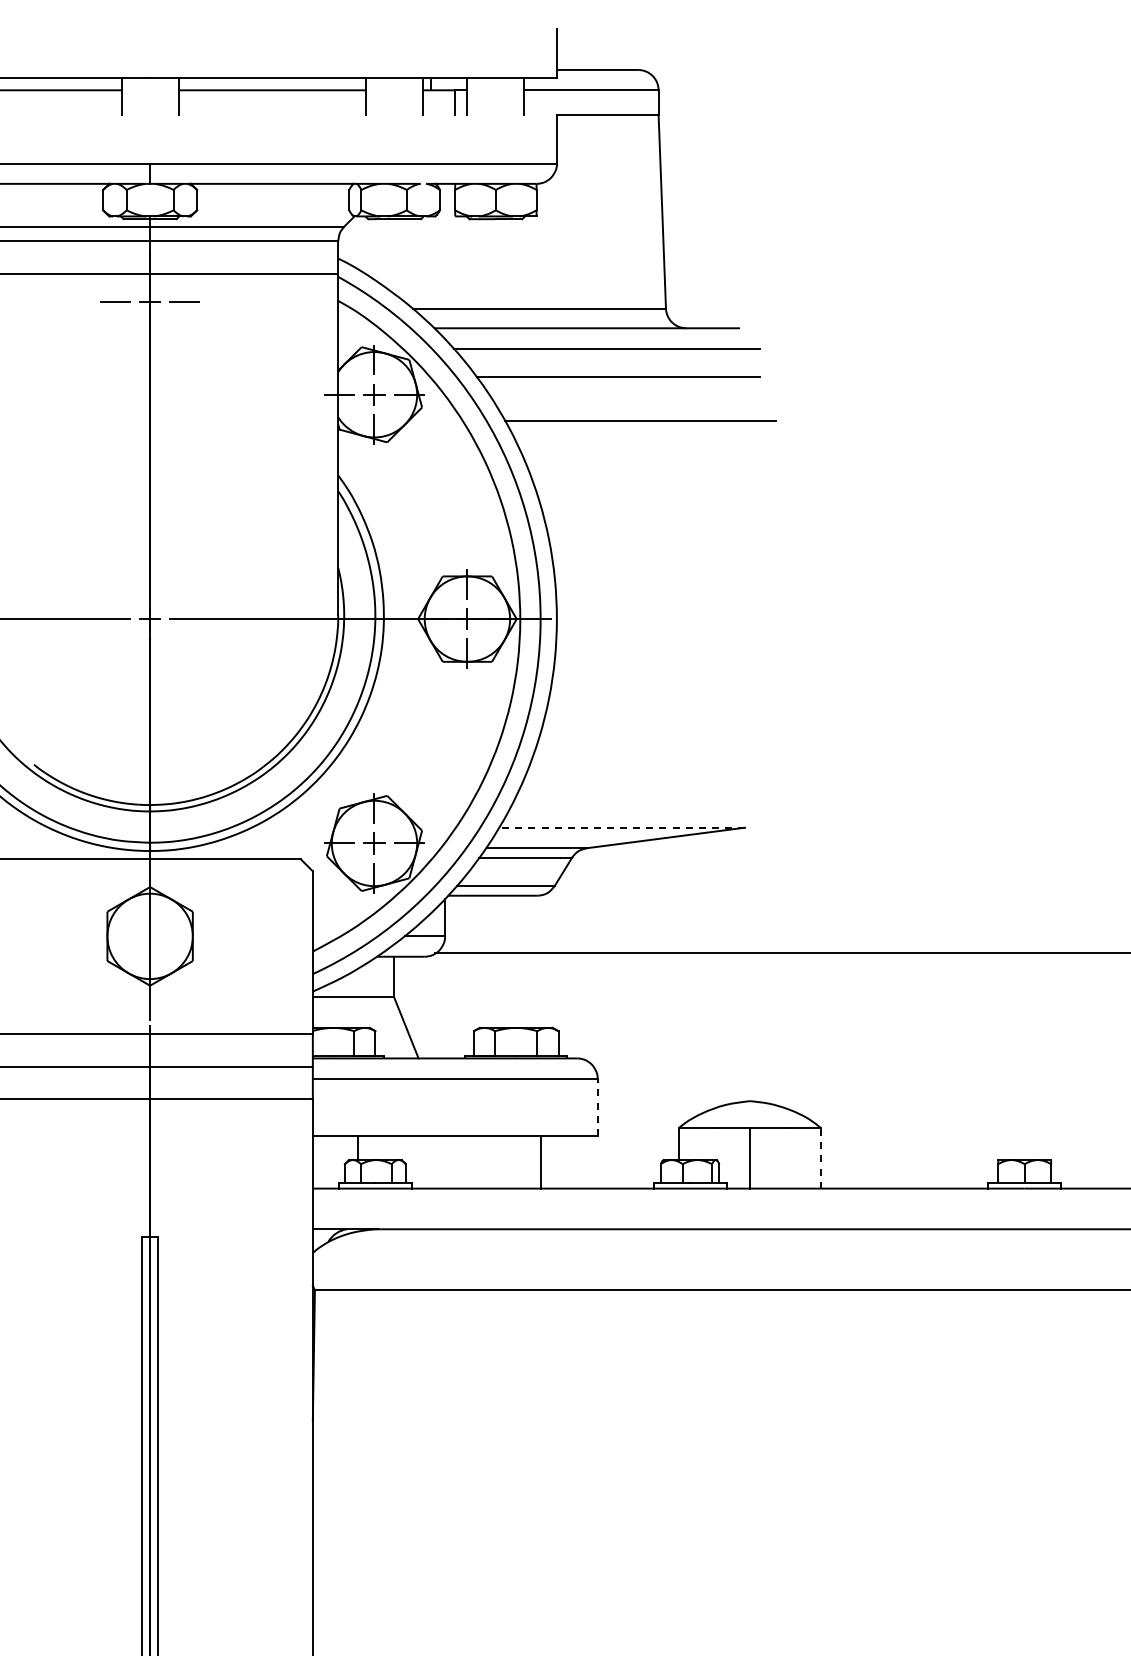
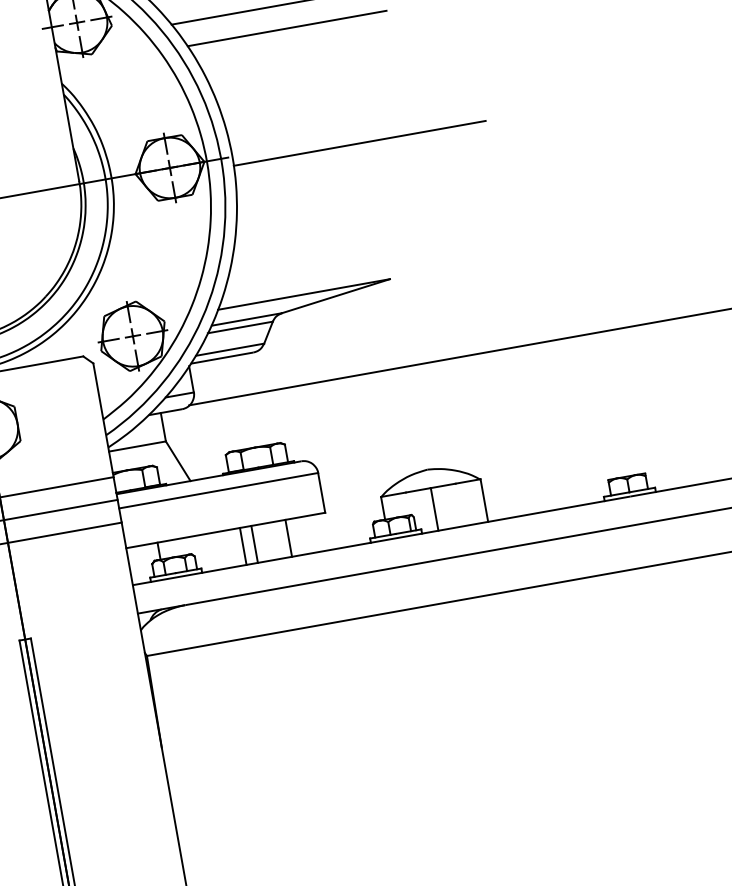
line: (664, 454) -> (287, 28), added
line: (736, 631) -> (359, 143), added
line: (622, 827) -> (304, 294), dashed -> solid
line: (597, 1106) -> (321, 492), dashed -> solid
line: (821, 1158) -> (484, 500), dashed -> solid
line: (475, 1161) -> (243, 545), added
line: (491, 1161) -> (254, 544), added

